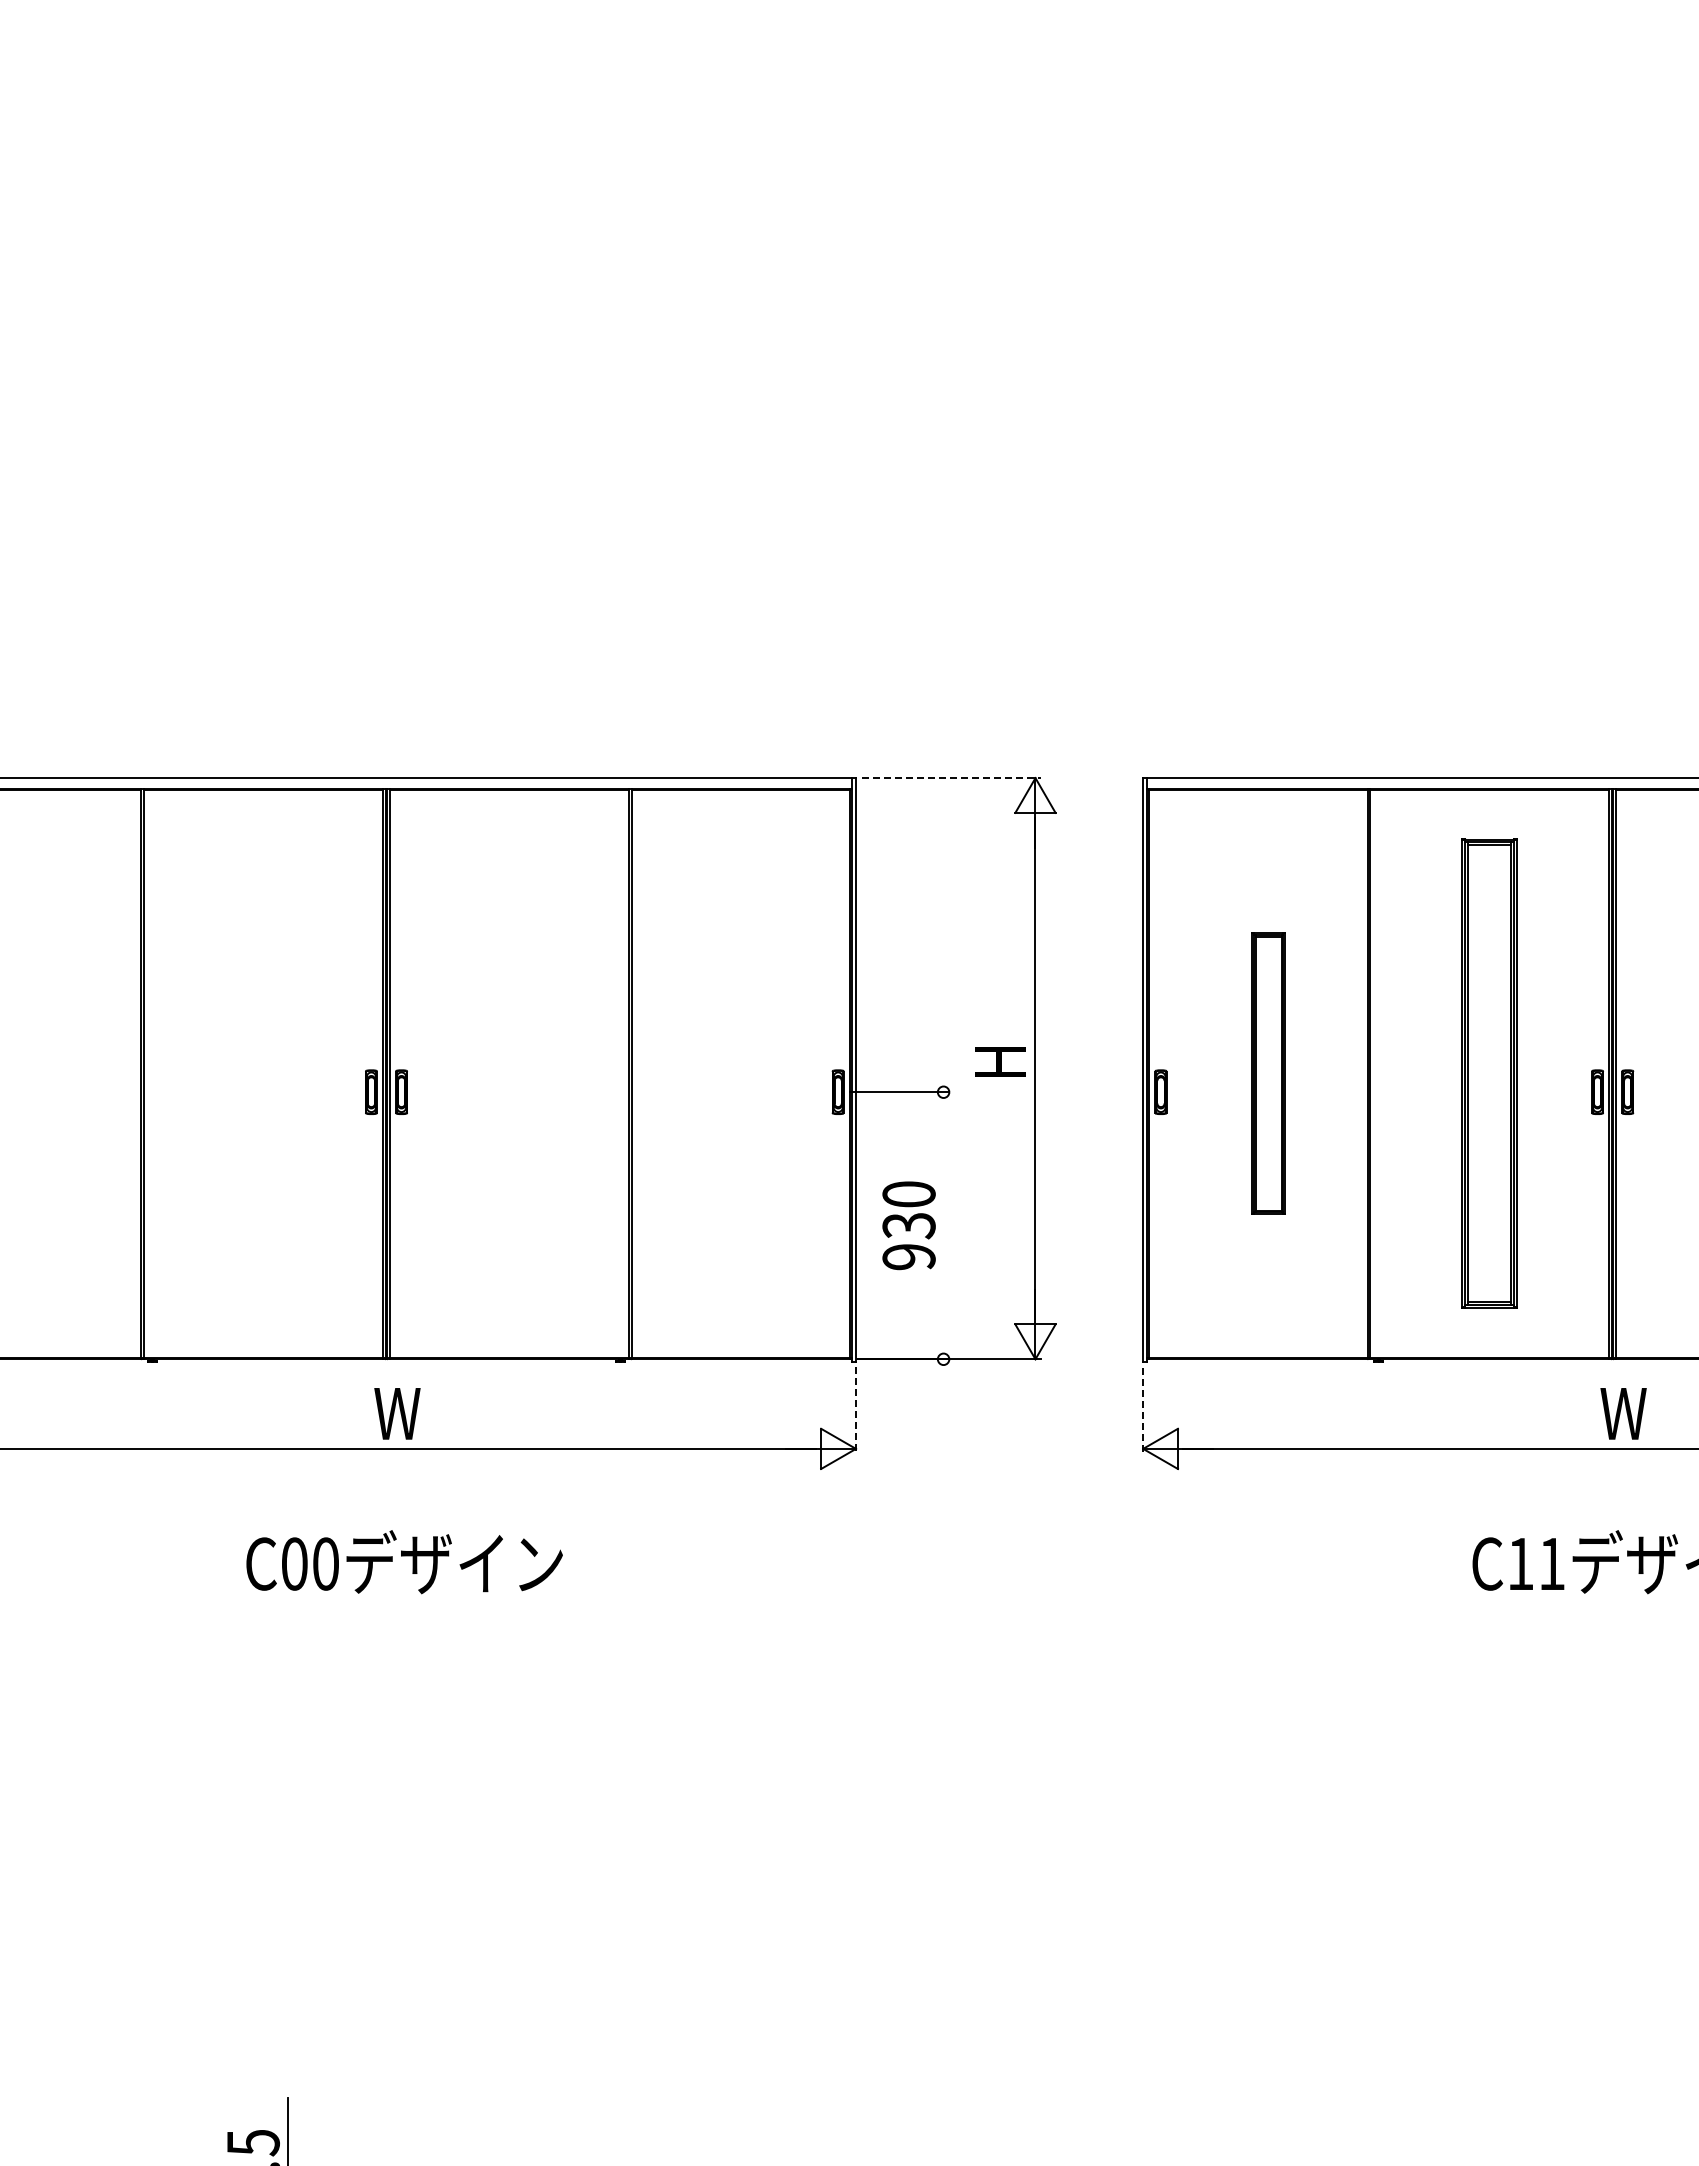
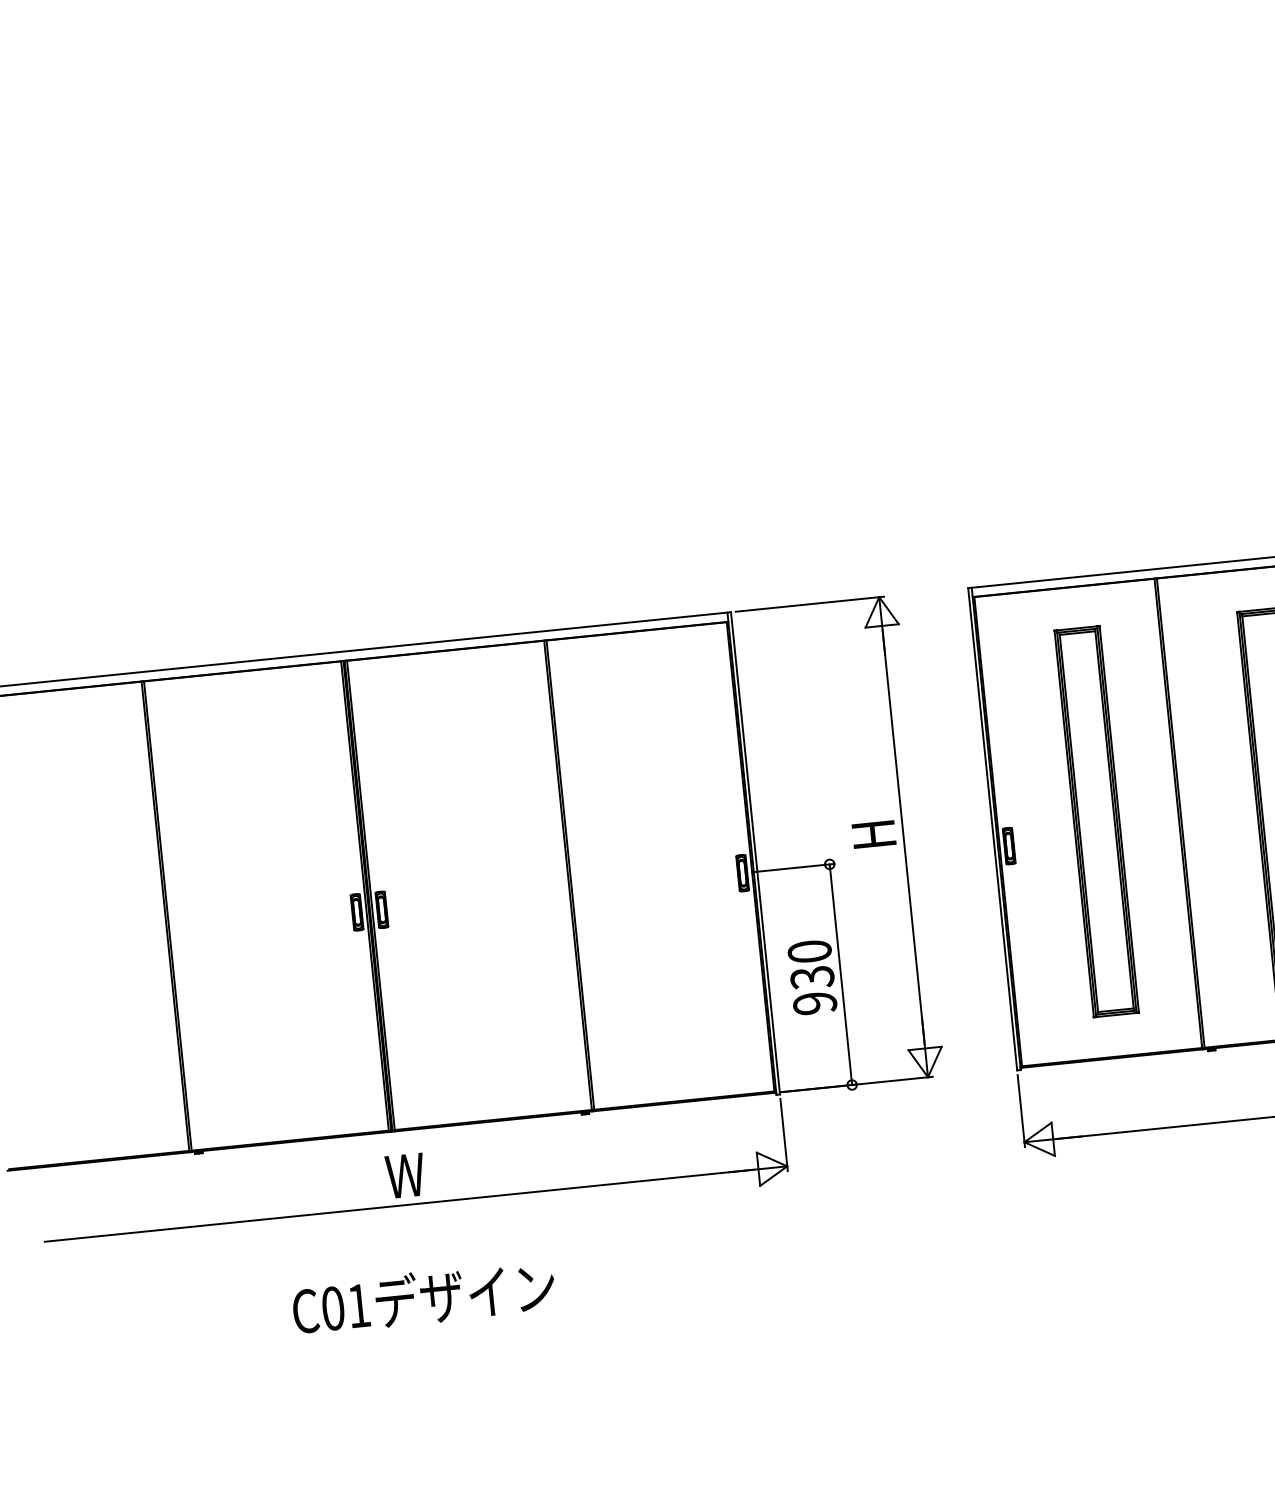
line: (951, 778) -> (809, 604), dashed -> solid
part: (1268, 1073) -> (1096, 821), size x1.67
line: (943, 1225) -> (840, 974), added
line: (856, 1410) -> (784, 1134), dashed -> solid
line: (1143, 1411) -> (1021, 1111), dashed -> solid
text: (325, 1563) -> (358, 1305), C00 -> C01

